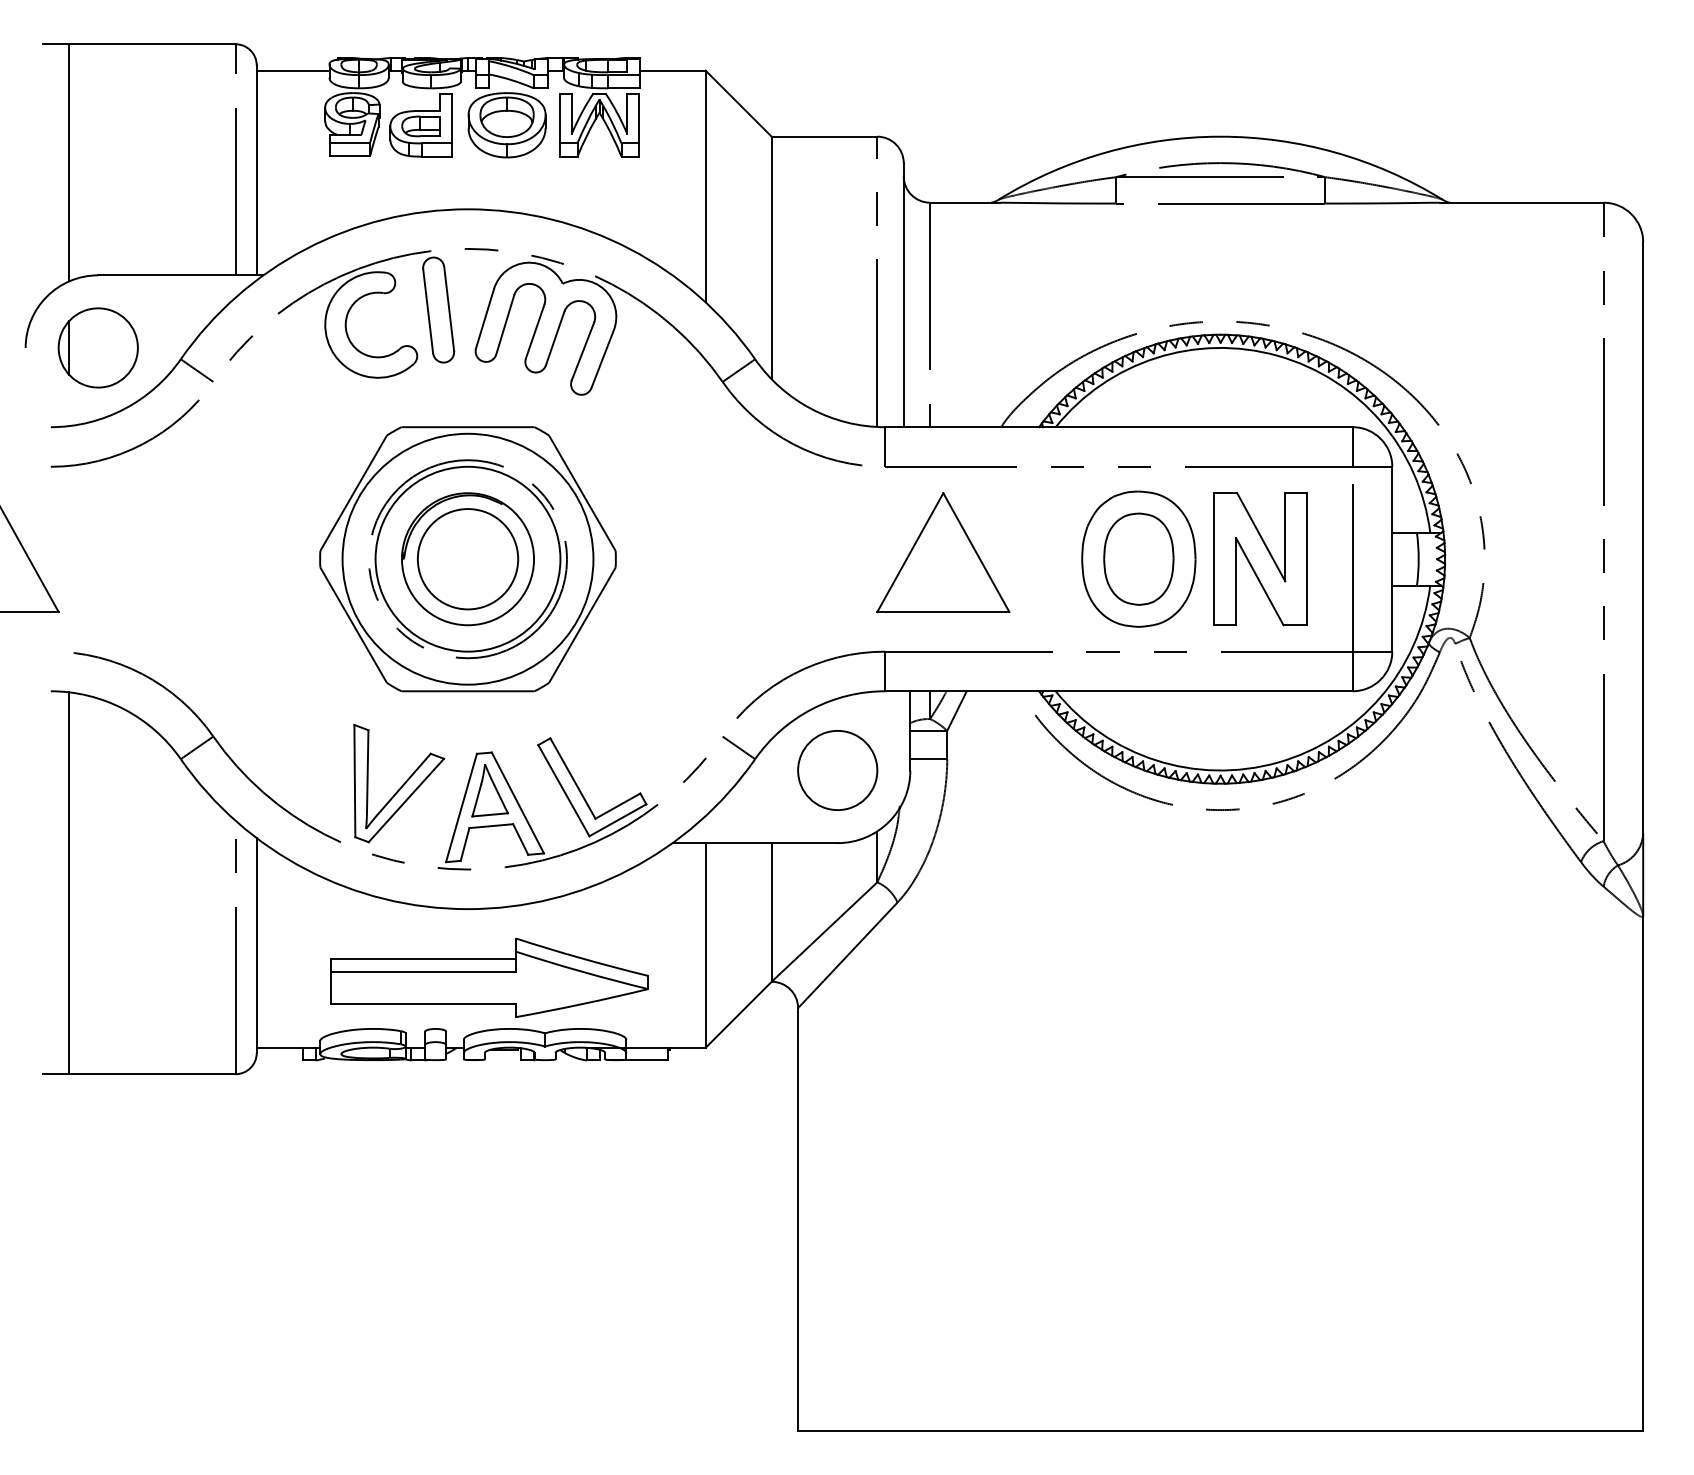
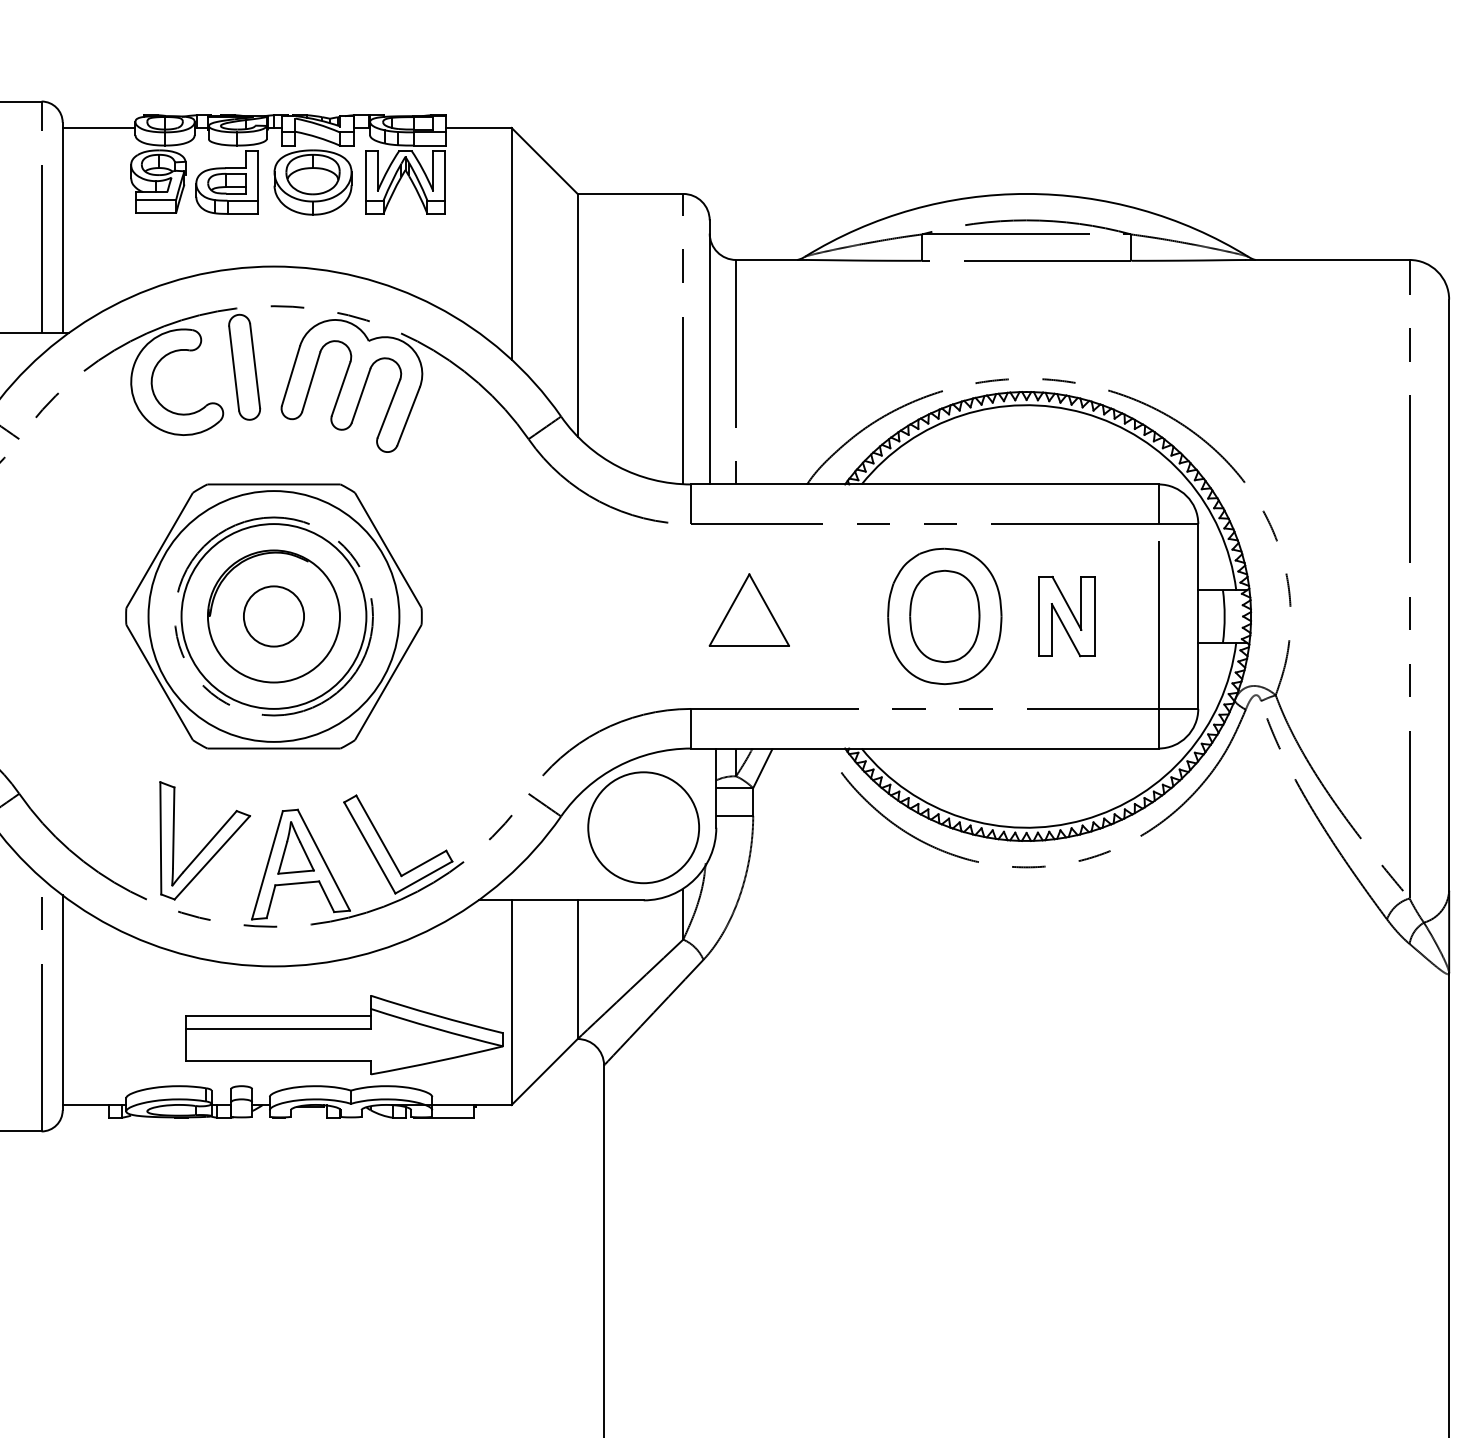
part: (943, 552) -> (749, 609), size x0.6
circle: (467, 559) -> (273, 616), size x0.6
part: (1260, 559) -> (1066, 616), size x0.6
circle: (837, 770) -> (643, 827), size x1.4
part: (489, 977) -> (344, 1034), moved

